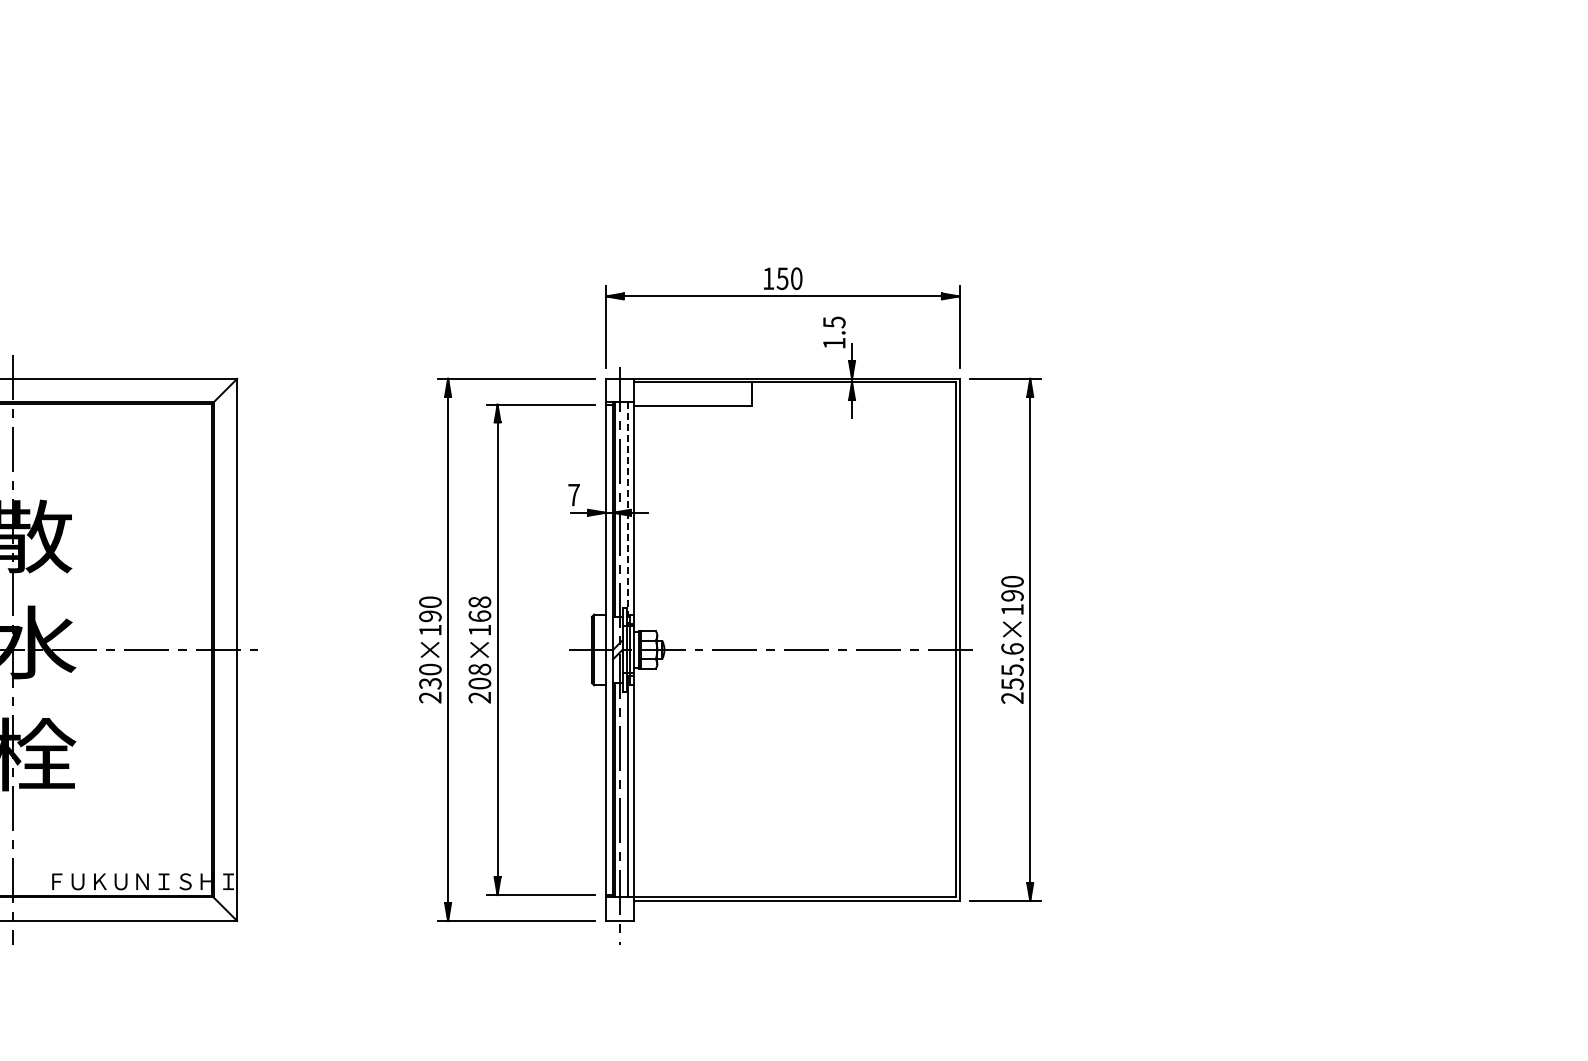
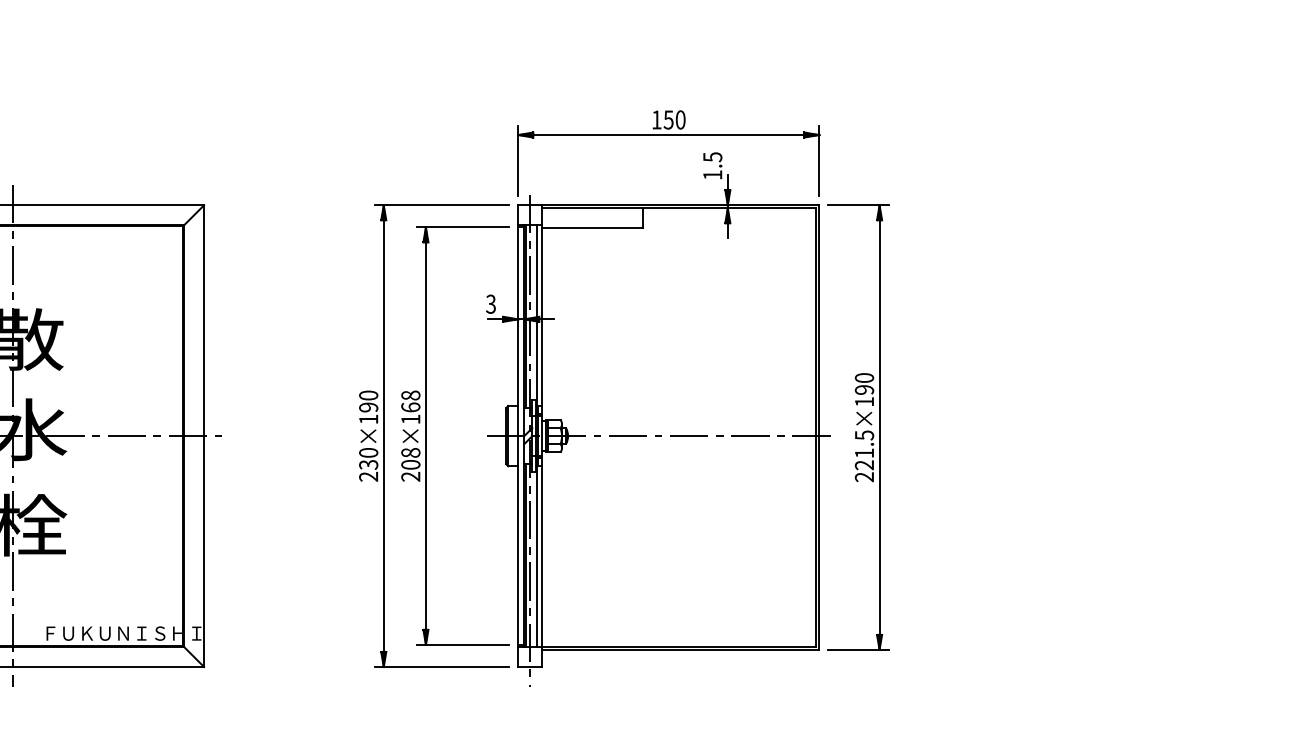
text: (573, 494) -> (490, 303), 7 -> 3
line: (628, 513) -> (537, 319), dashed -> solid
text: (1012, 666) -> (864, 450), 255.6×190 -> 221.5×190

